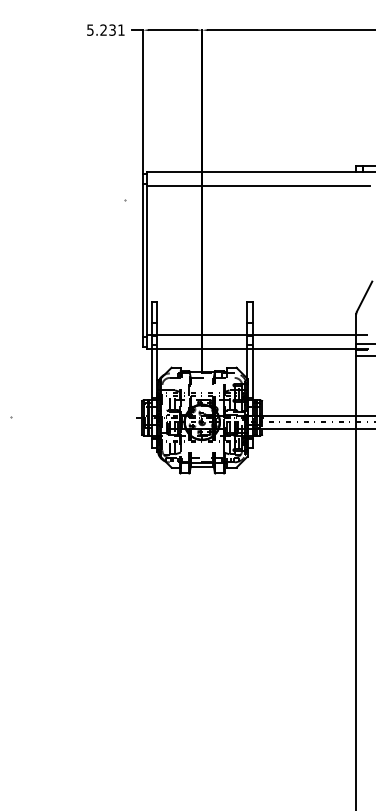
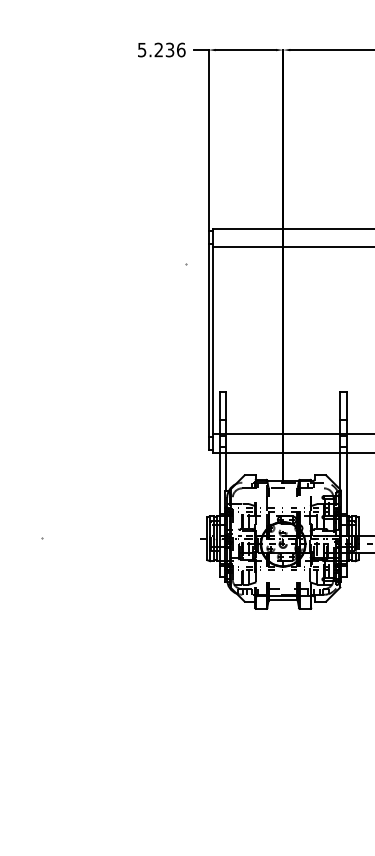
text: (121, 29) -> (181, 49), 5.231 -> 5.236

